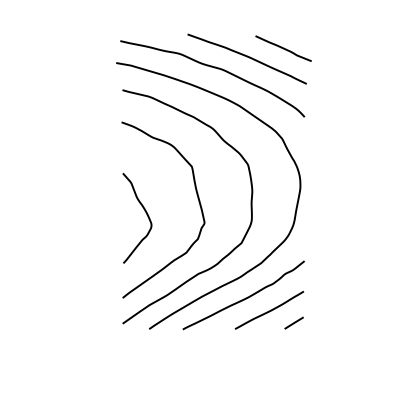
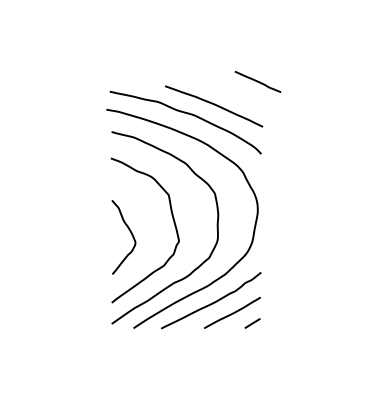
line: (282, 48) -> (257, 81), moved

